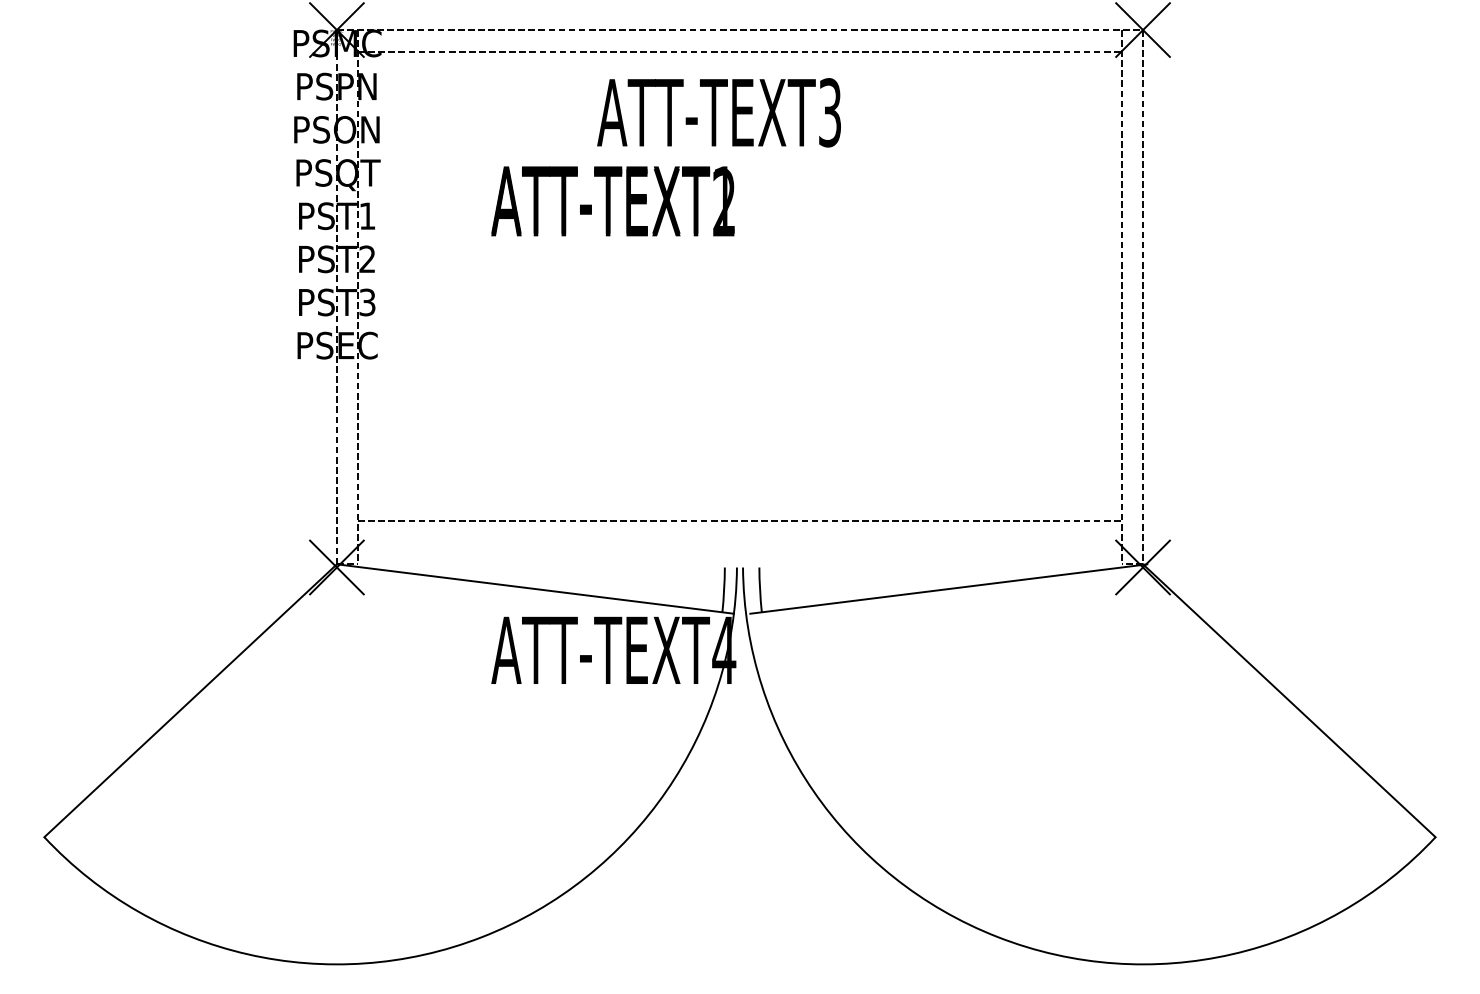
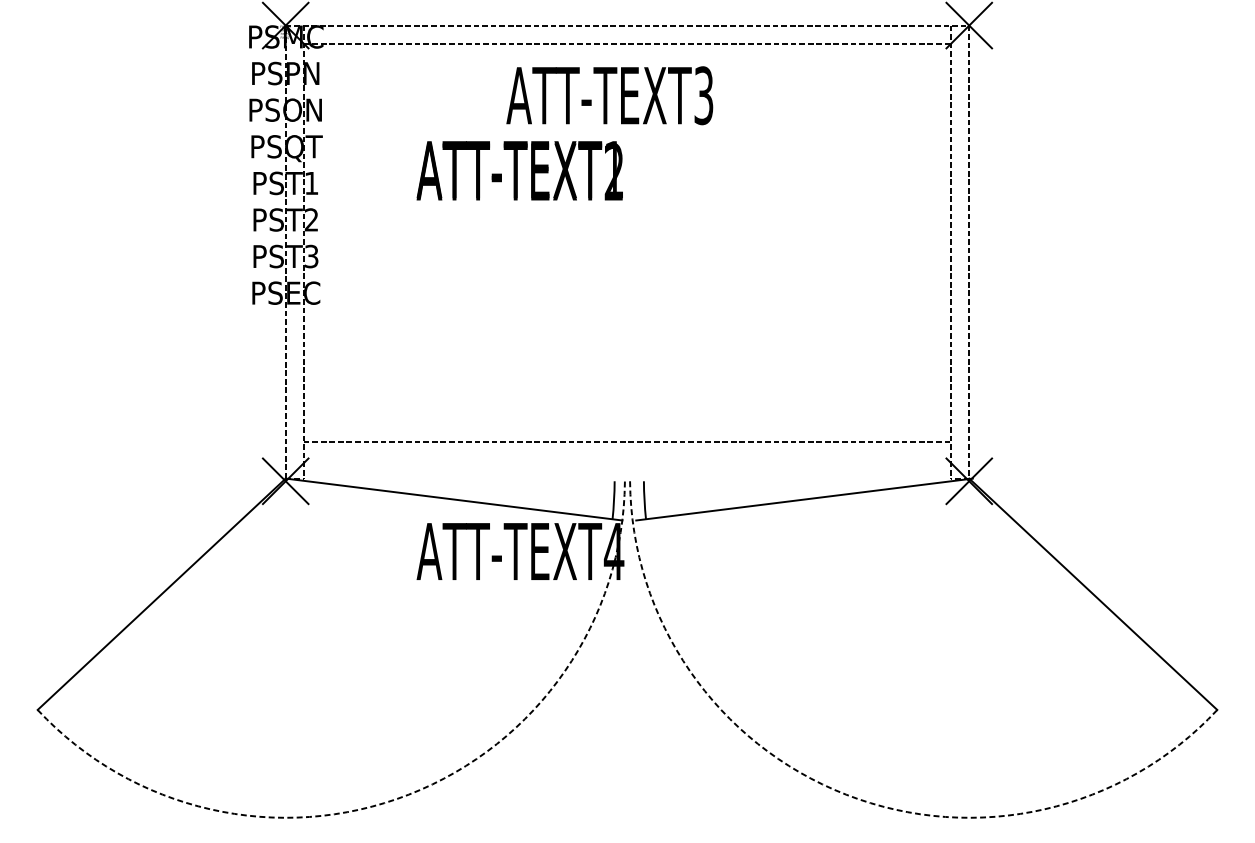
arc: (482, 937) -> (409, 794), solid -> dashed
arc: (997, 937) -> (845, 794), solid -> dashed

